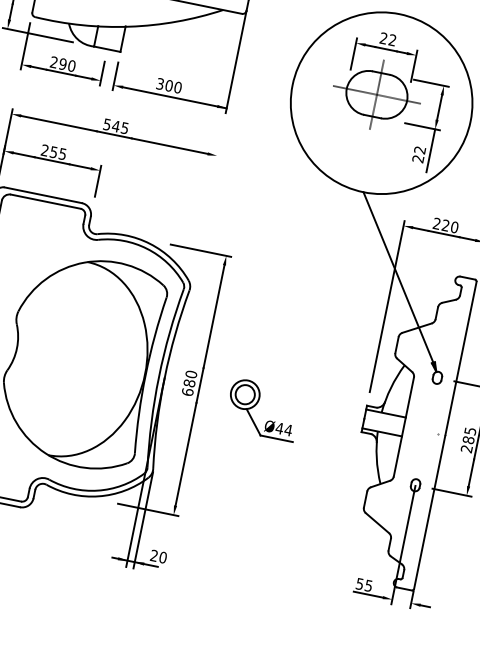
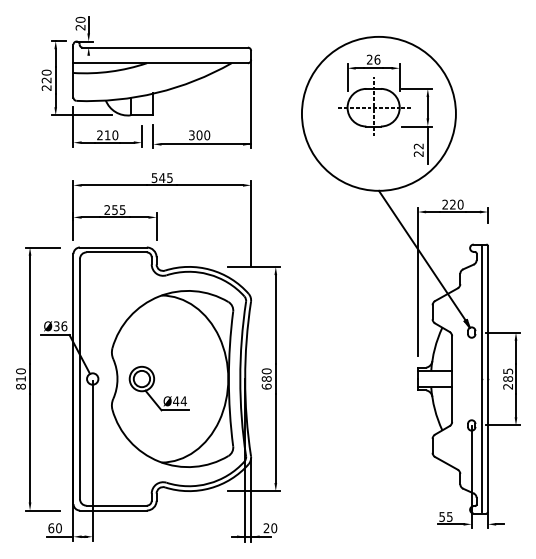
text: (392, 40) -> (377, 59), 22 -> 26
text: (62, 64) -> (107, 135), 290 -> 210
line: (208, 199) -> (251, 223), added
part: (262, 409) -> (158, 388), moved
line: (437, 433) -> (481, 378), added

